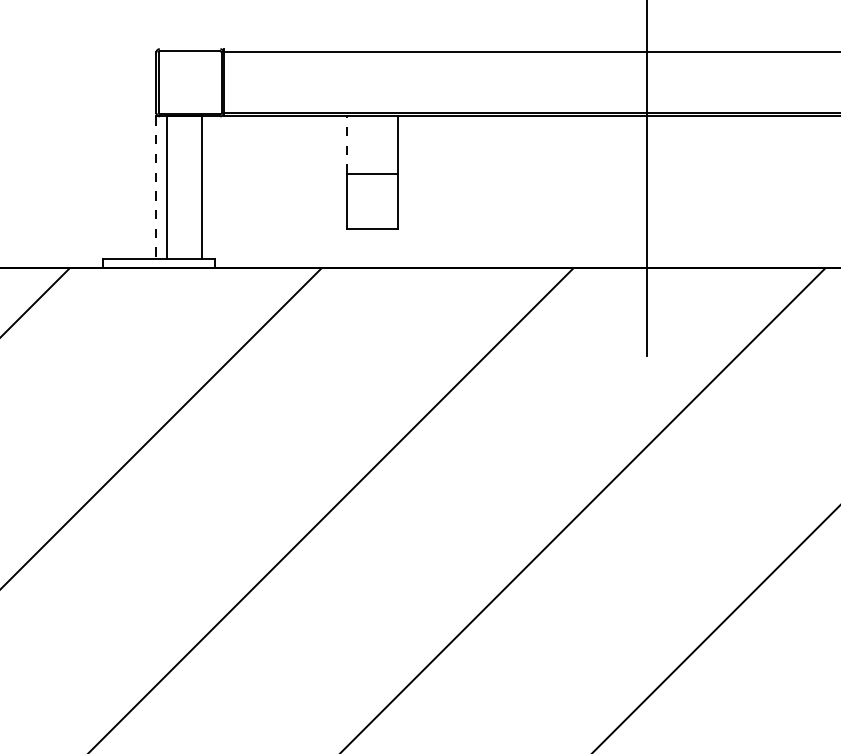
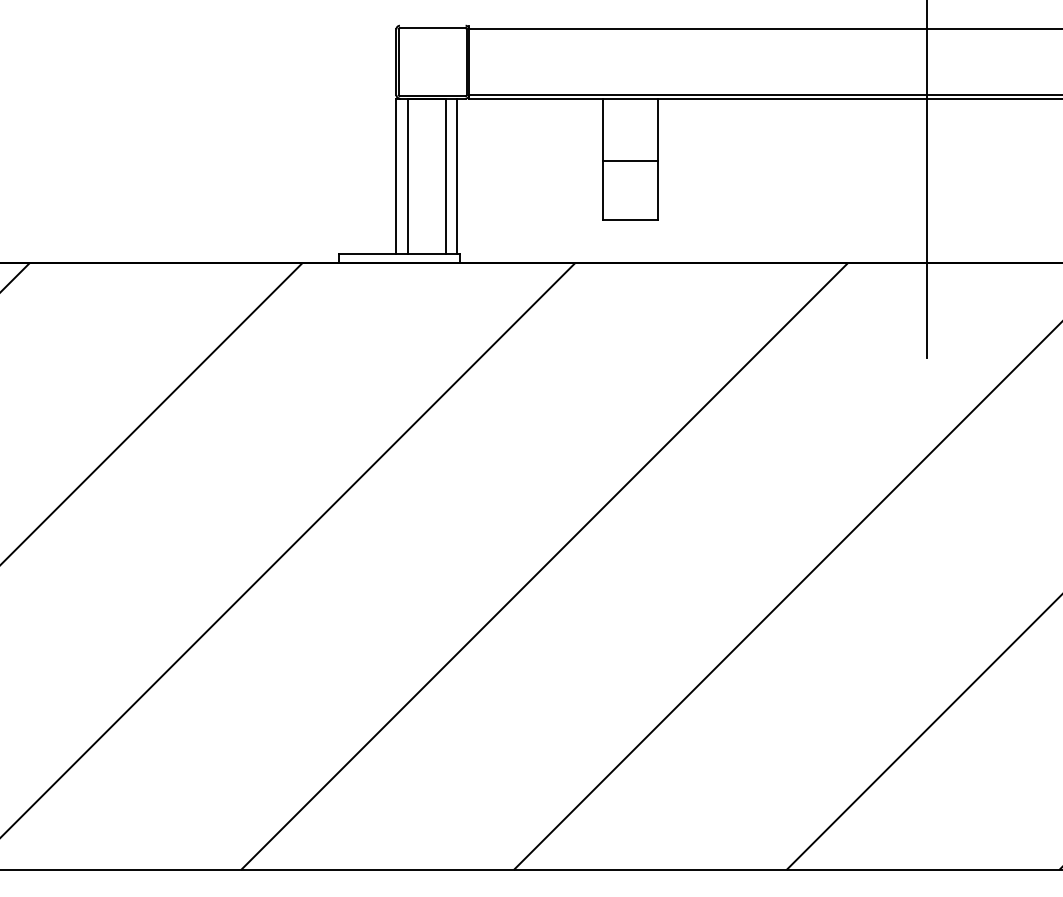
line: (346, 144) -> (602, 129), dashed -> solid
line: (212, 187) -> (457, 175), added
line: (156, 188) -> (396, 176), dashed -> solid

